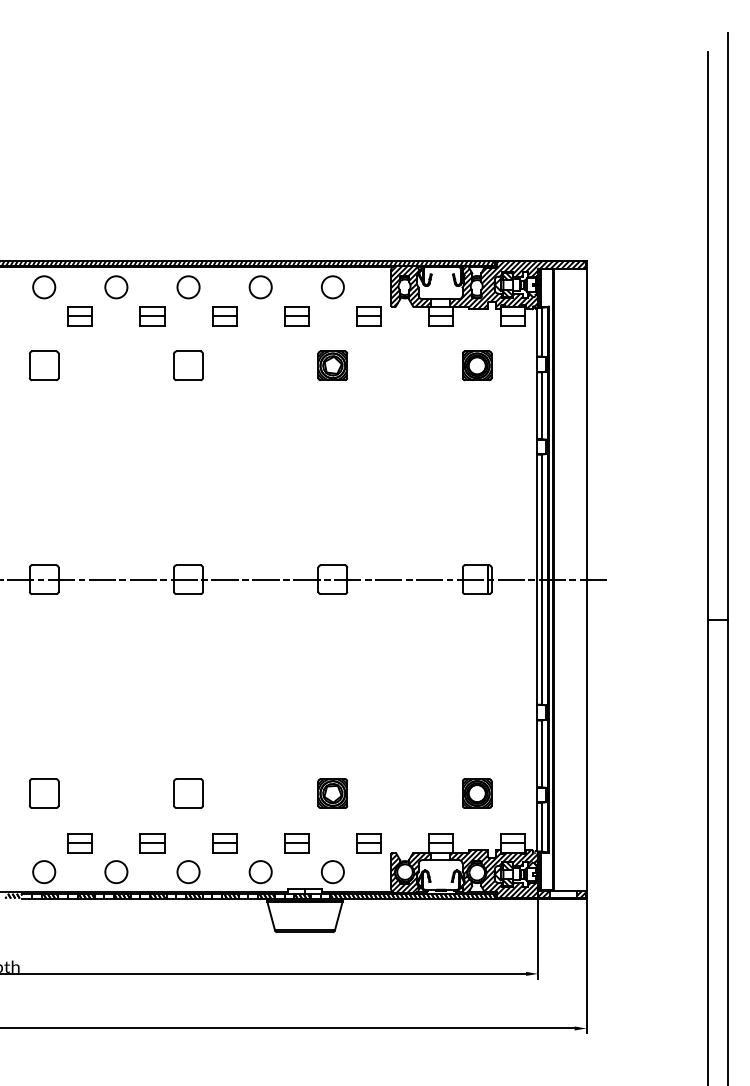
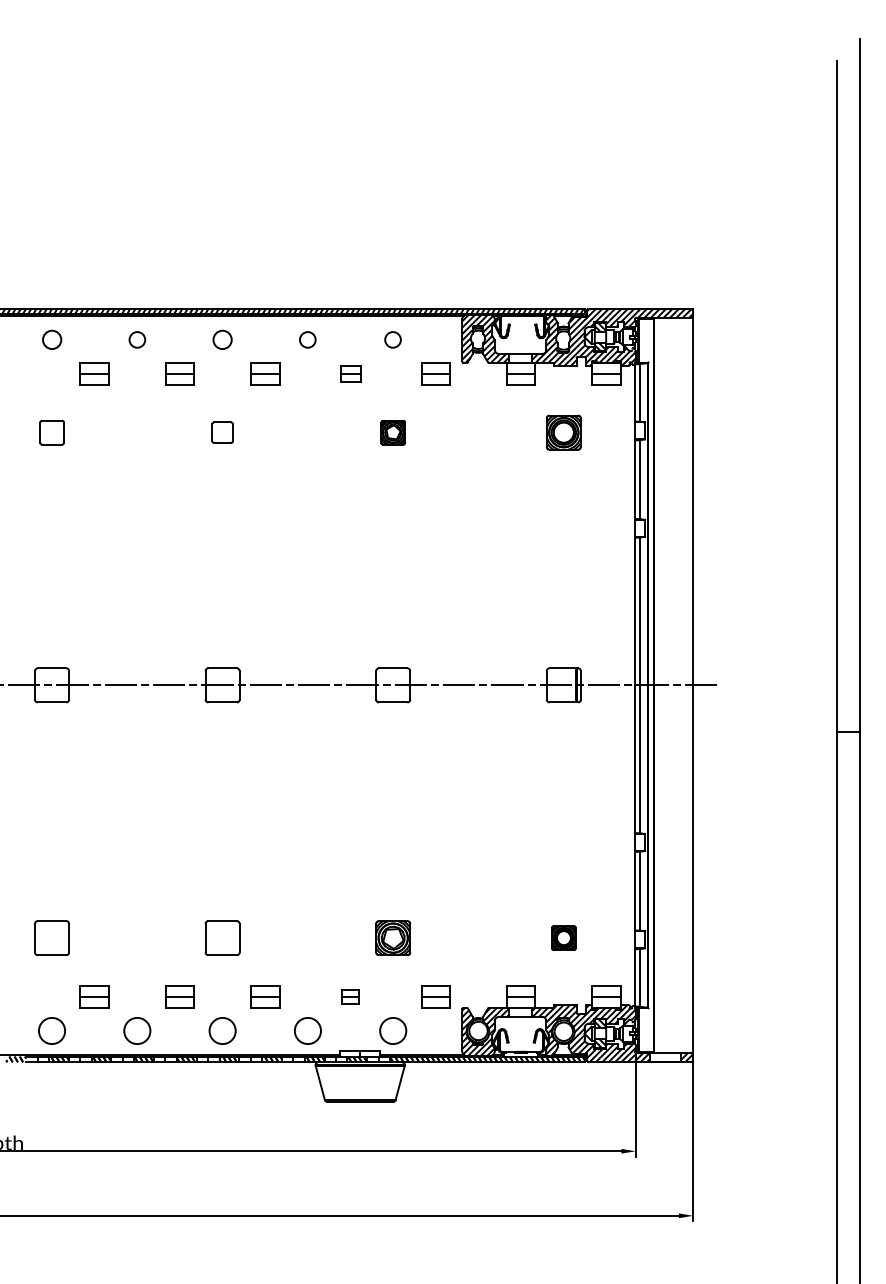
circle: (44, 287) -> (52, 340), size x0.7
circle: (116, 287) -> (137, 340), size x0.6
circle: (188, 287) -> (222, 340), size x0.7
circle: (260, 287) -> (307, 340), size x0.6
circle: (332, 287) -> (392, 340), size x0.6
part: (296, 316) -> (350, 374), size x0.7
part: (44, 365) -> (52, 432), size x0.7
part: (188, 365) -> (222, 432), size x0.6
part: (332, 365) -> (392, 432), size x0.7
part: (477, 793) -> (564, 938), size x0.7
part: (296, 843) -> (350, 997), size x0.6

